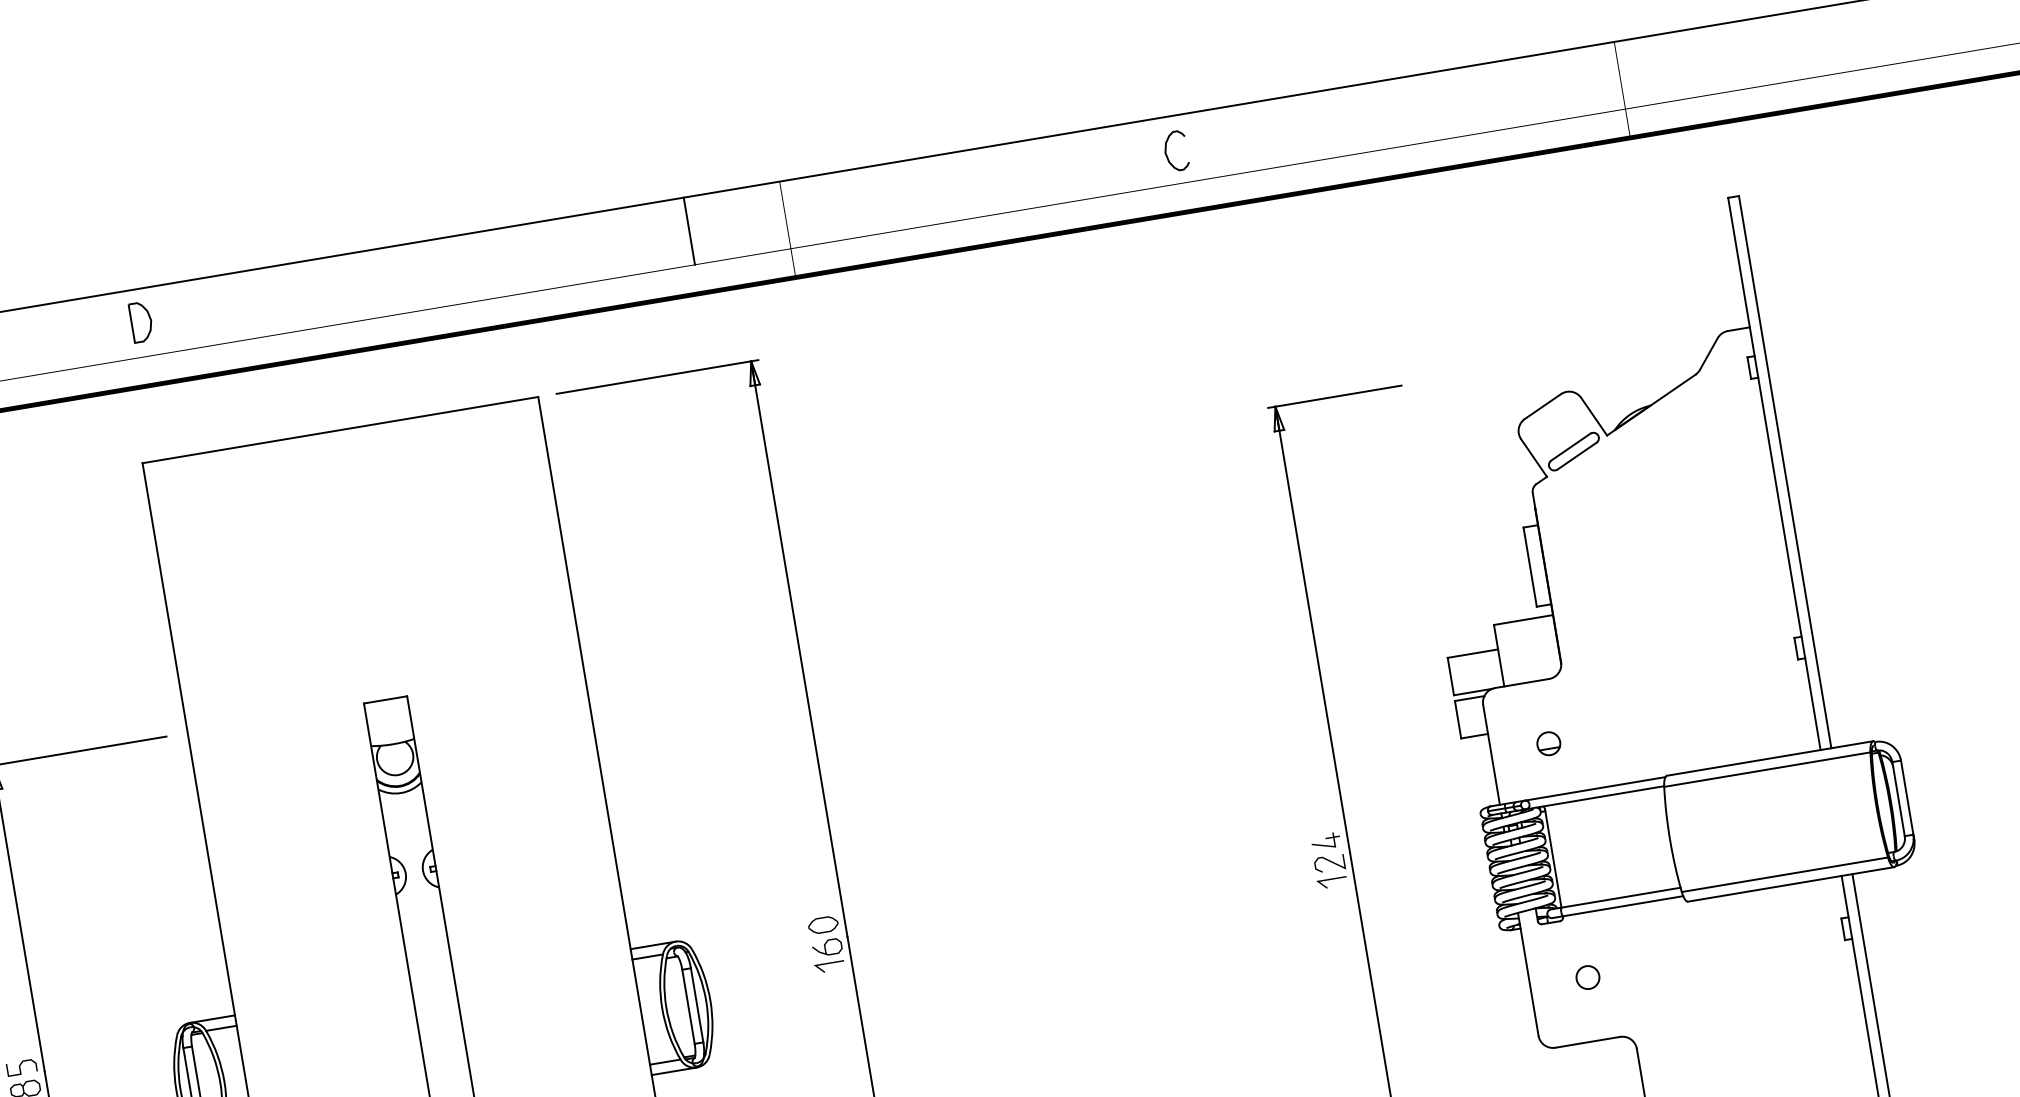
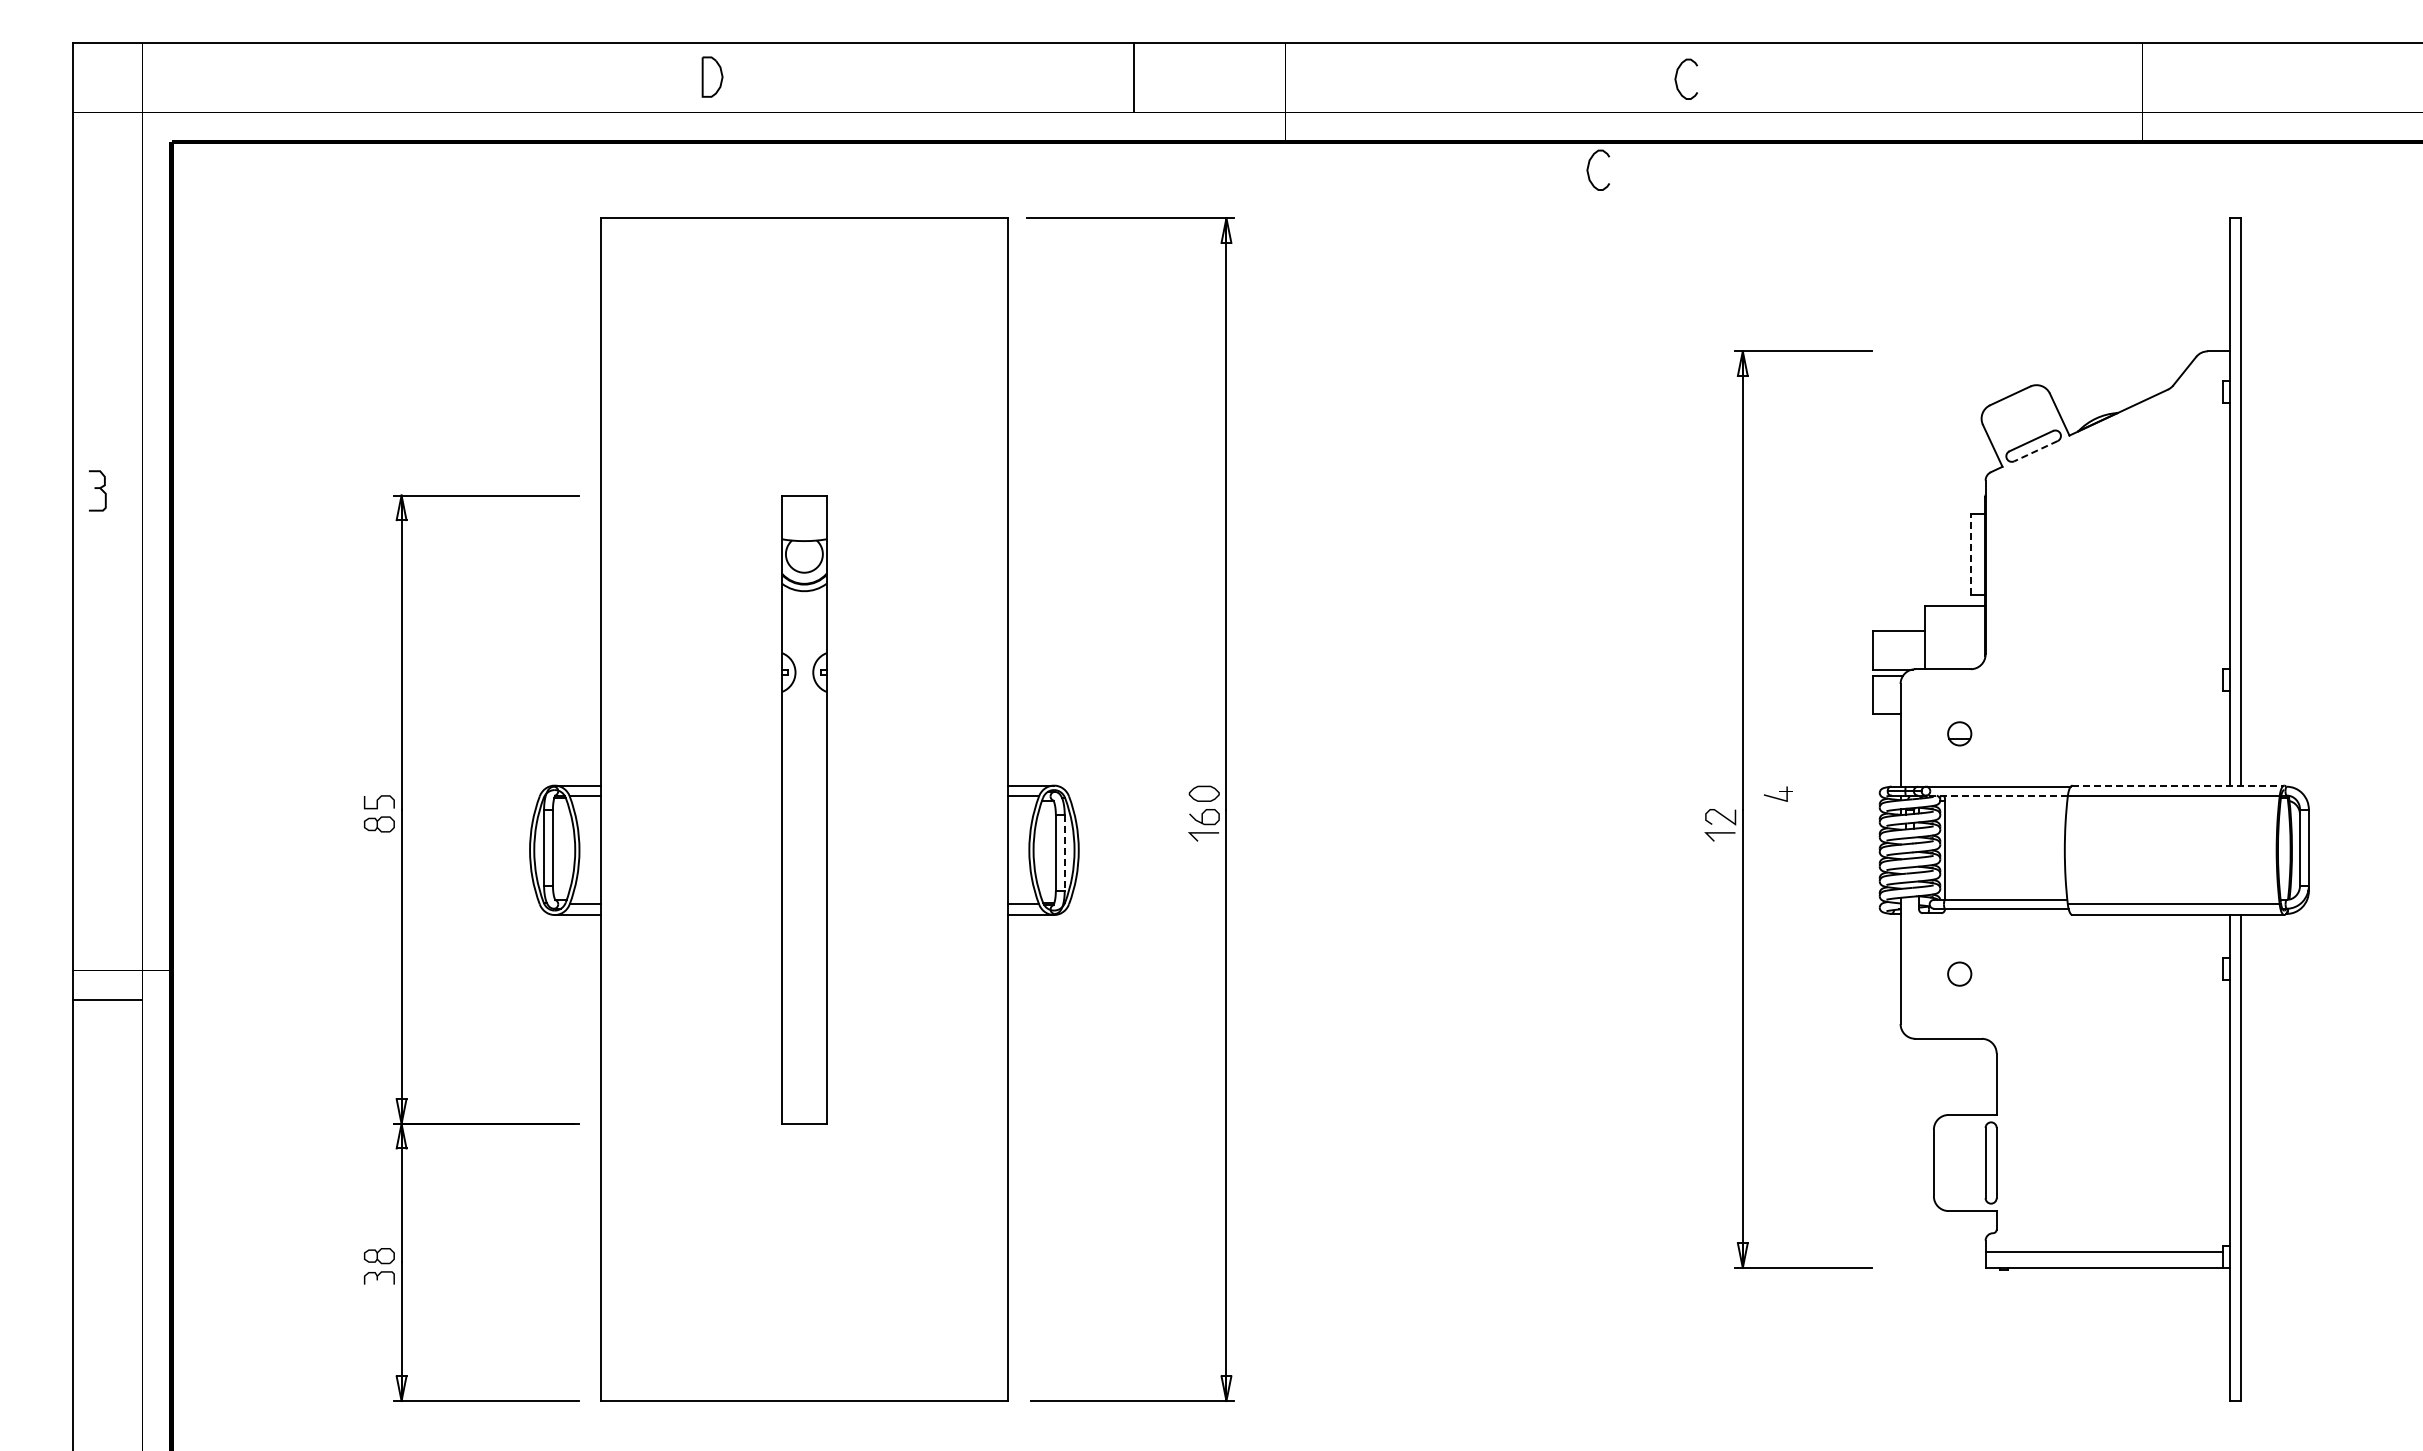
line: (689, 230) -> (1134, 77), moved
curve: (1096, 251) -> (1589, 166), added
part: (141, 321) -> (712, 76), moved
line: (1576, 456) -> (2035, 451), solid -> dashed
line: (1530, 567) -> (1970, 554), solid -> dashed
line: (1770, 758) -> (2178, 785), solid -> dashed
line: (1595, 797) -> (1997, 795), solid -> dashed
part: (1324, 840) -> (1777, 793), moved
line: (697, 1005) -> (1064, 853), solid -> dashed

